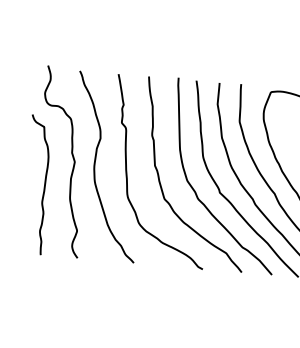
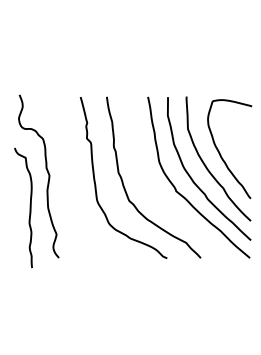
curve: (95, 165) -> (67, 177), removed
curve: (43, 184) -> (29, 207), moved
curve: (195, 190) -> (155, 191), removed

